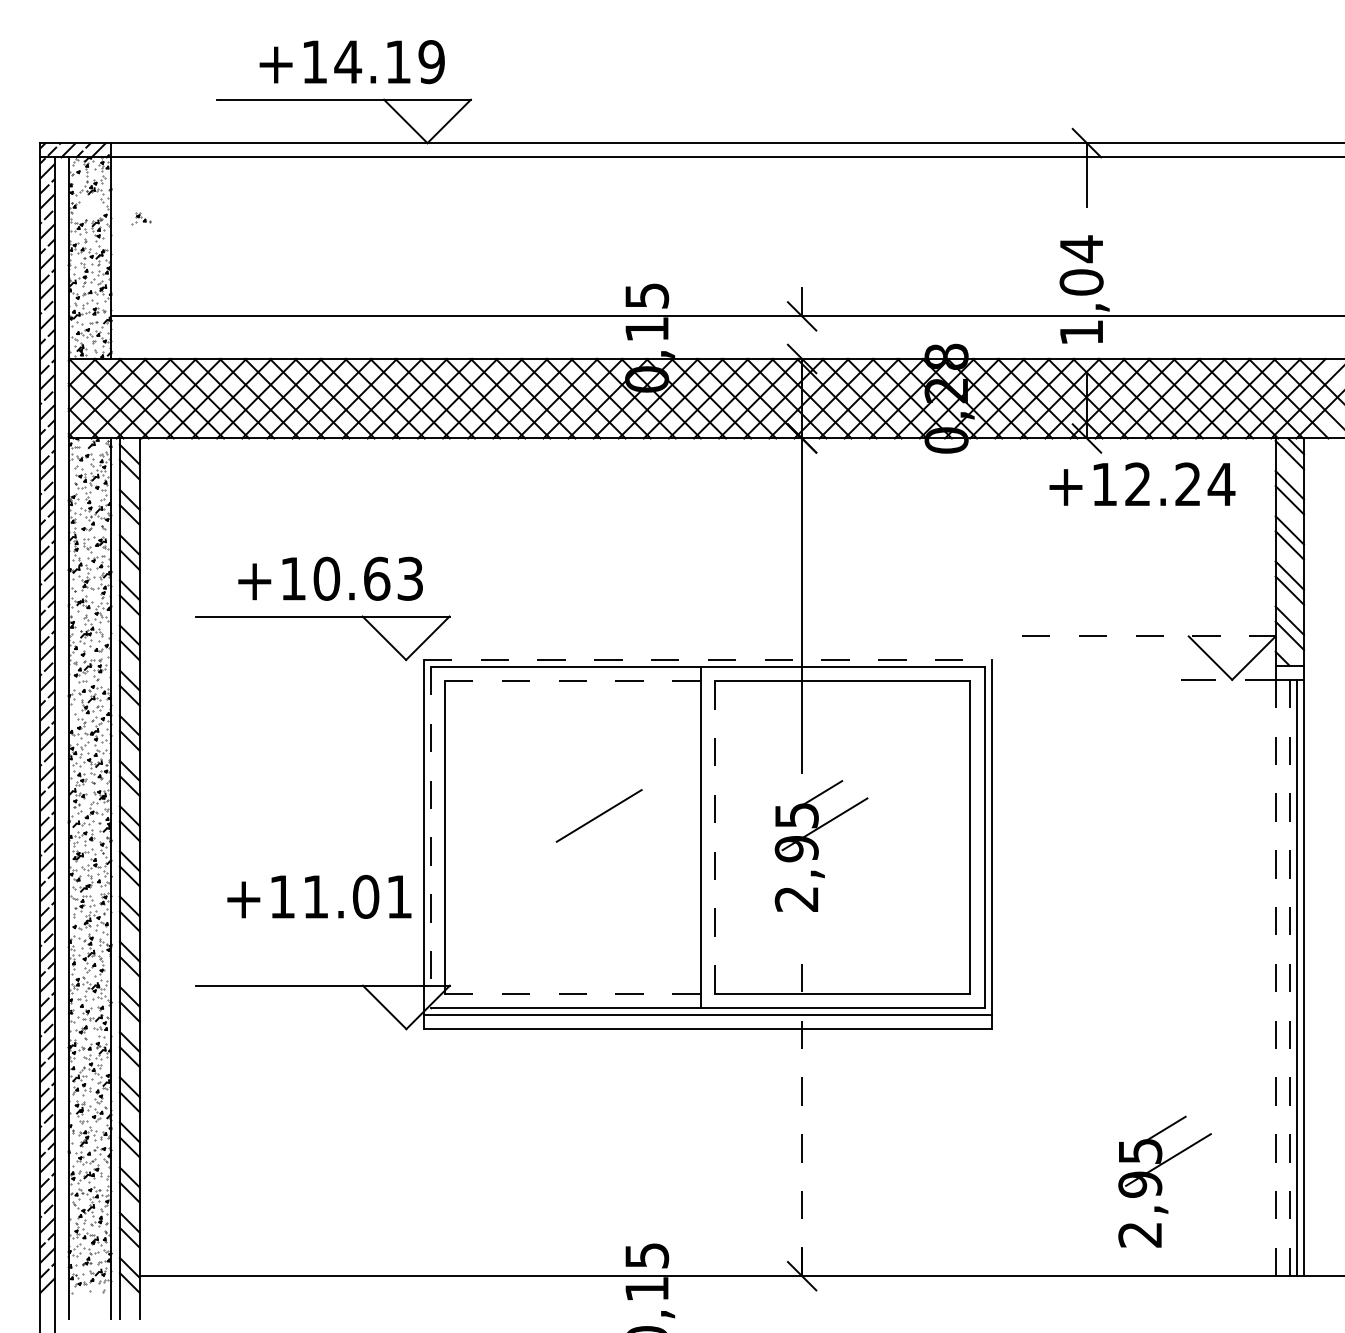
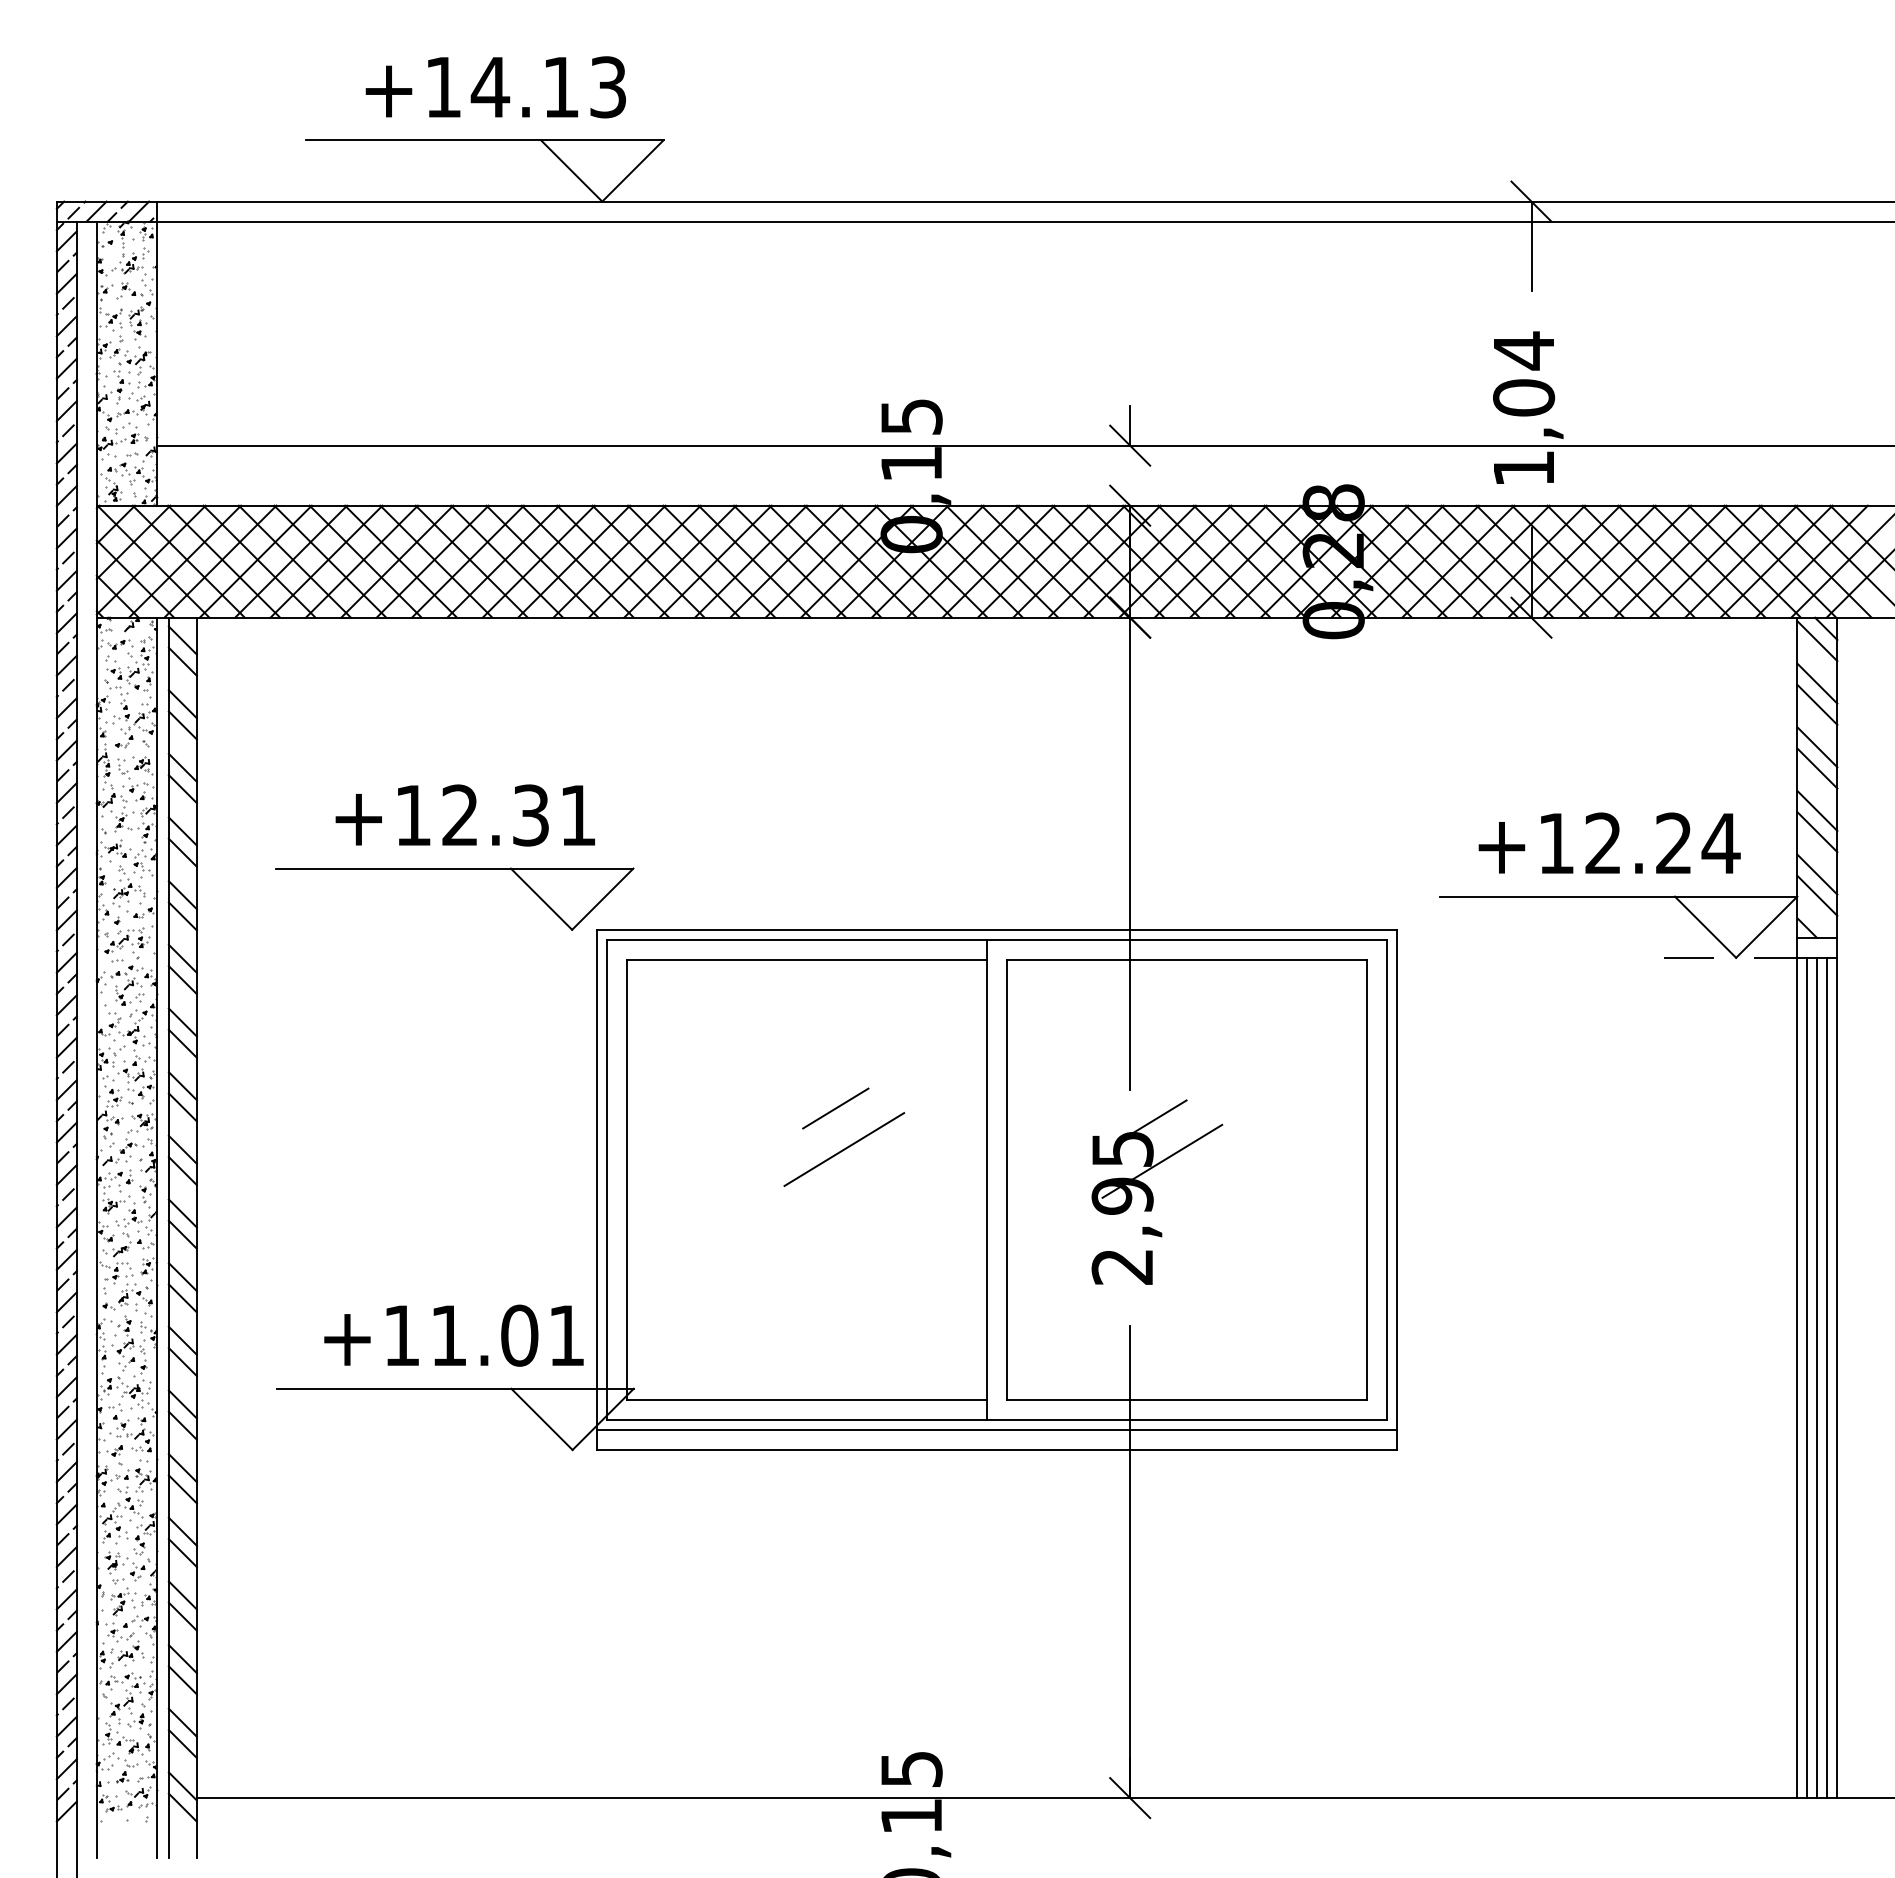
text: (431, 62) -> (607, 87), +14.19 -> +14.13
part: (141, 218) -> (129, 290), moved
text: (1142, 483) -> (1609, 842), moved
text: (368, 578) -> (518, 815), +10.63 -> +12.31
line: (1148, 636) -> (1618, 896), dashed -> solid
line: (707, 659) -> (997, 929), dashed -> solid
line: (572, 681) -> (806, 959), dashed -> solid
line: (593, 786) -> (835, 1108), added
line: (431, 837) -> (607, 1180), dashed -> solid
line: (715, 837) -> (1007, 1180), dashed -> solid
text: (319, 896) -> (453, 1335), moved
line: (1282, 977) -> (1807, 1377), added
line: (1275, 978) -> (1797, 1378), dashed -> solid
line: (1289, 978) -> (1817, 1378), dashed -> solid
line: (573, 993) -> (807, 1399), dashed -> solid
line: (802, 1108) -> (1130, 1562), dashed -> solid
part: (1165, 1181) -> (1641, 1664), removed

